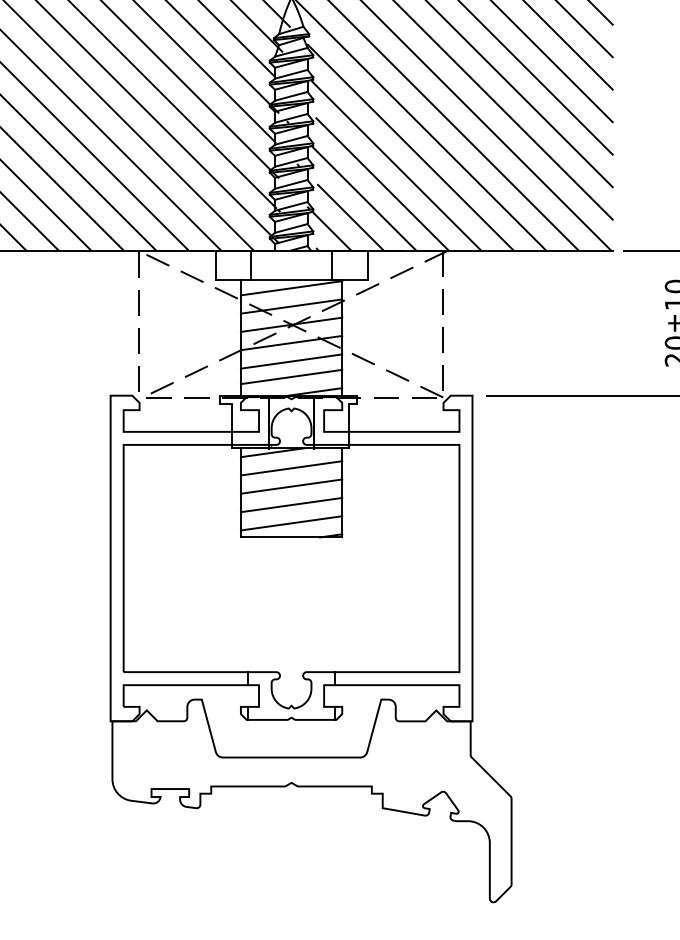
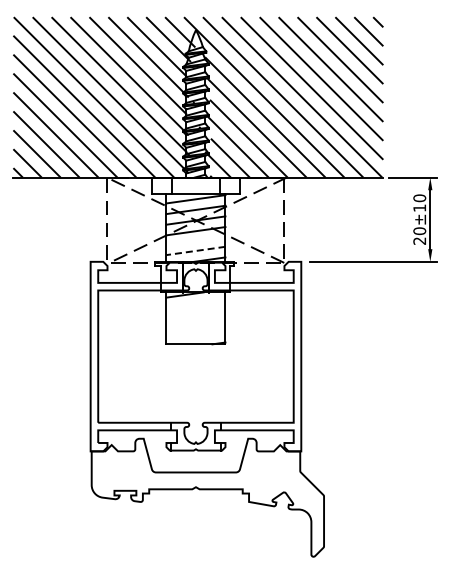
line: (290, 360) -> (195, 241), removed
line: (290, 376) -> (195, 250), solid -> dashed
line: (290, 467) -> (195, 303), removed
line: (290, 486) -> (195, 314), removed
line: (290, 505) -> (195, 325), removed
line: (290, 523) -> (195, 336), removed

